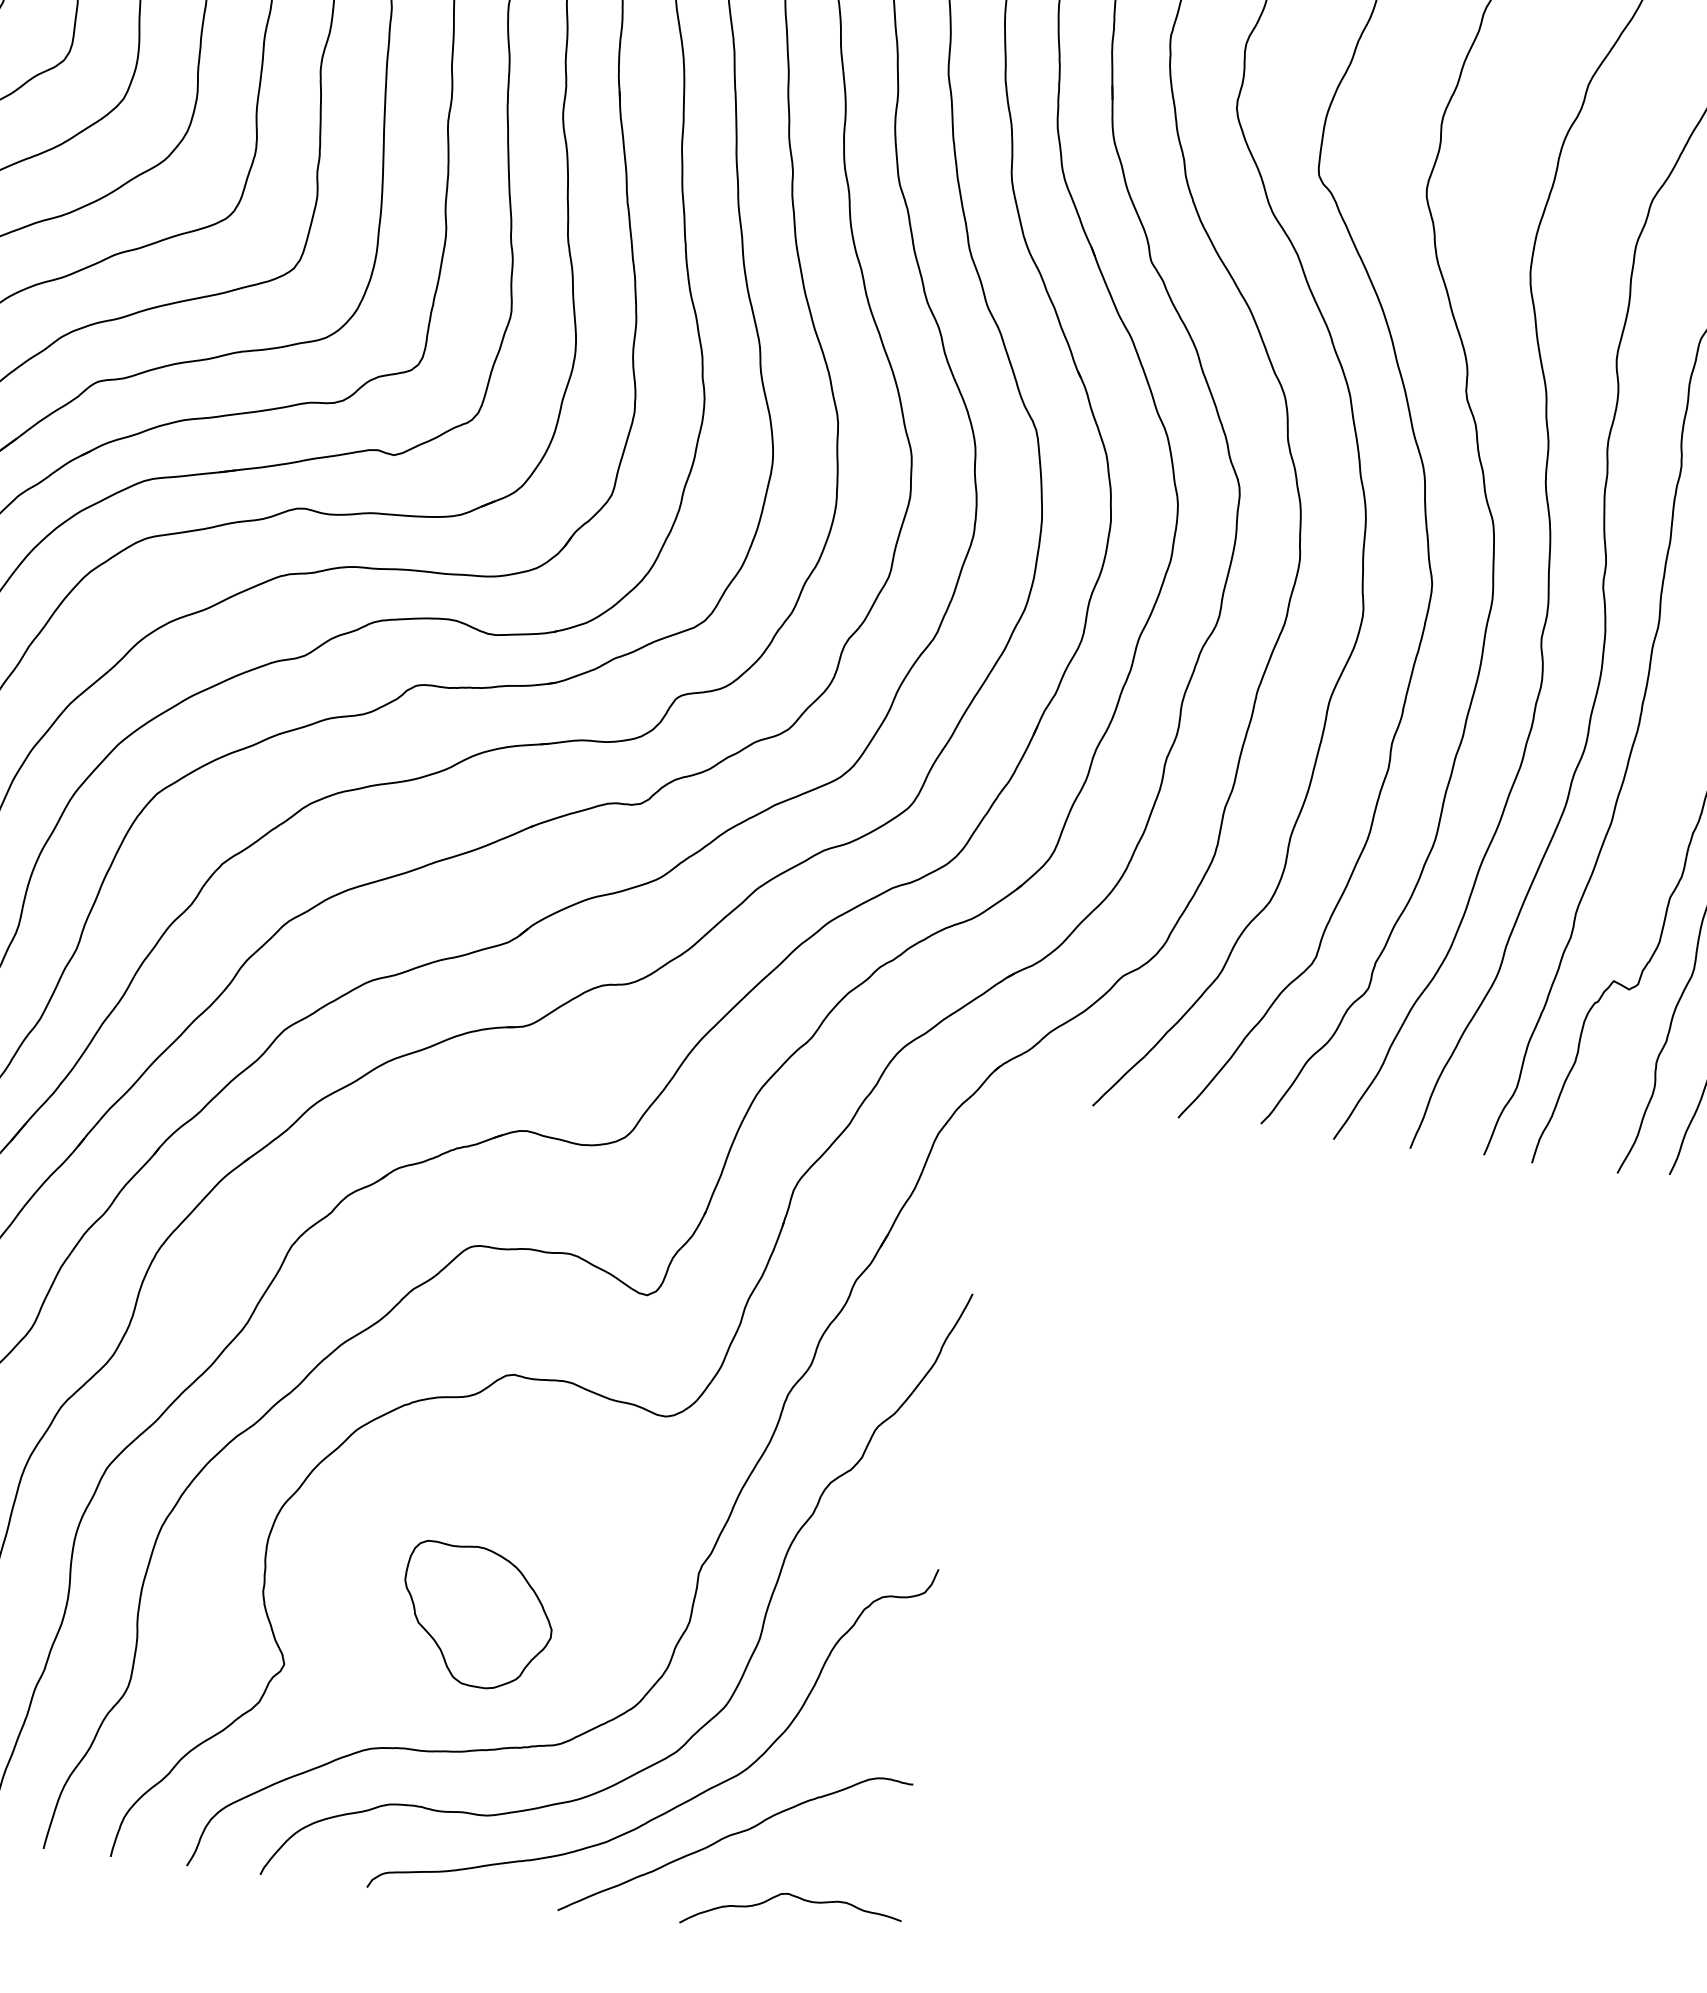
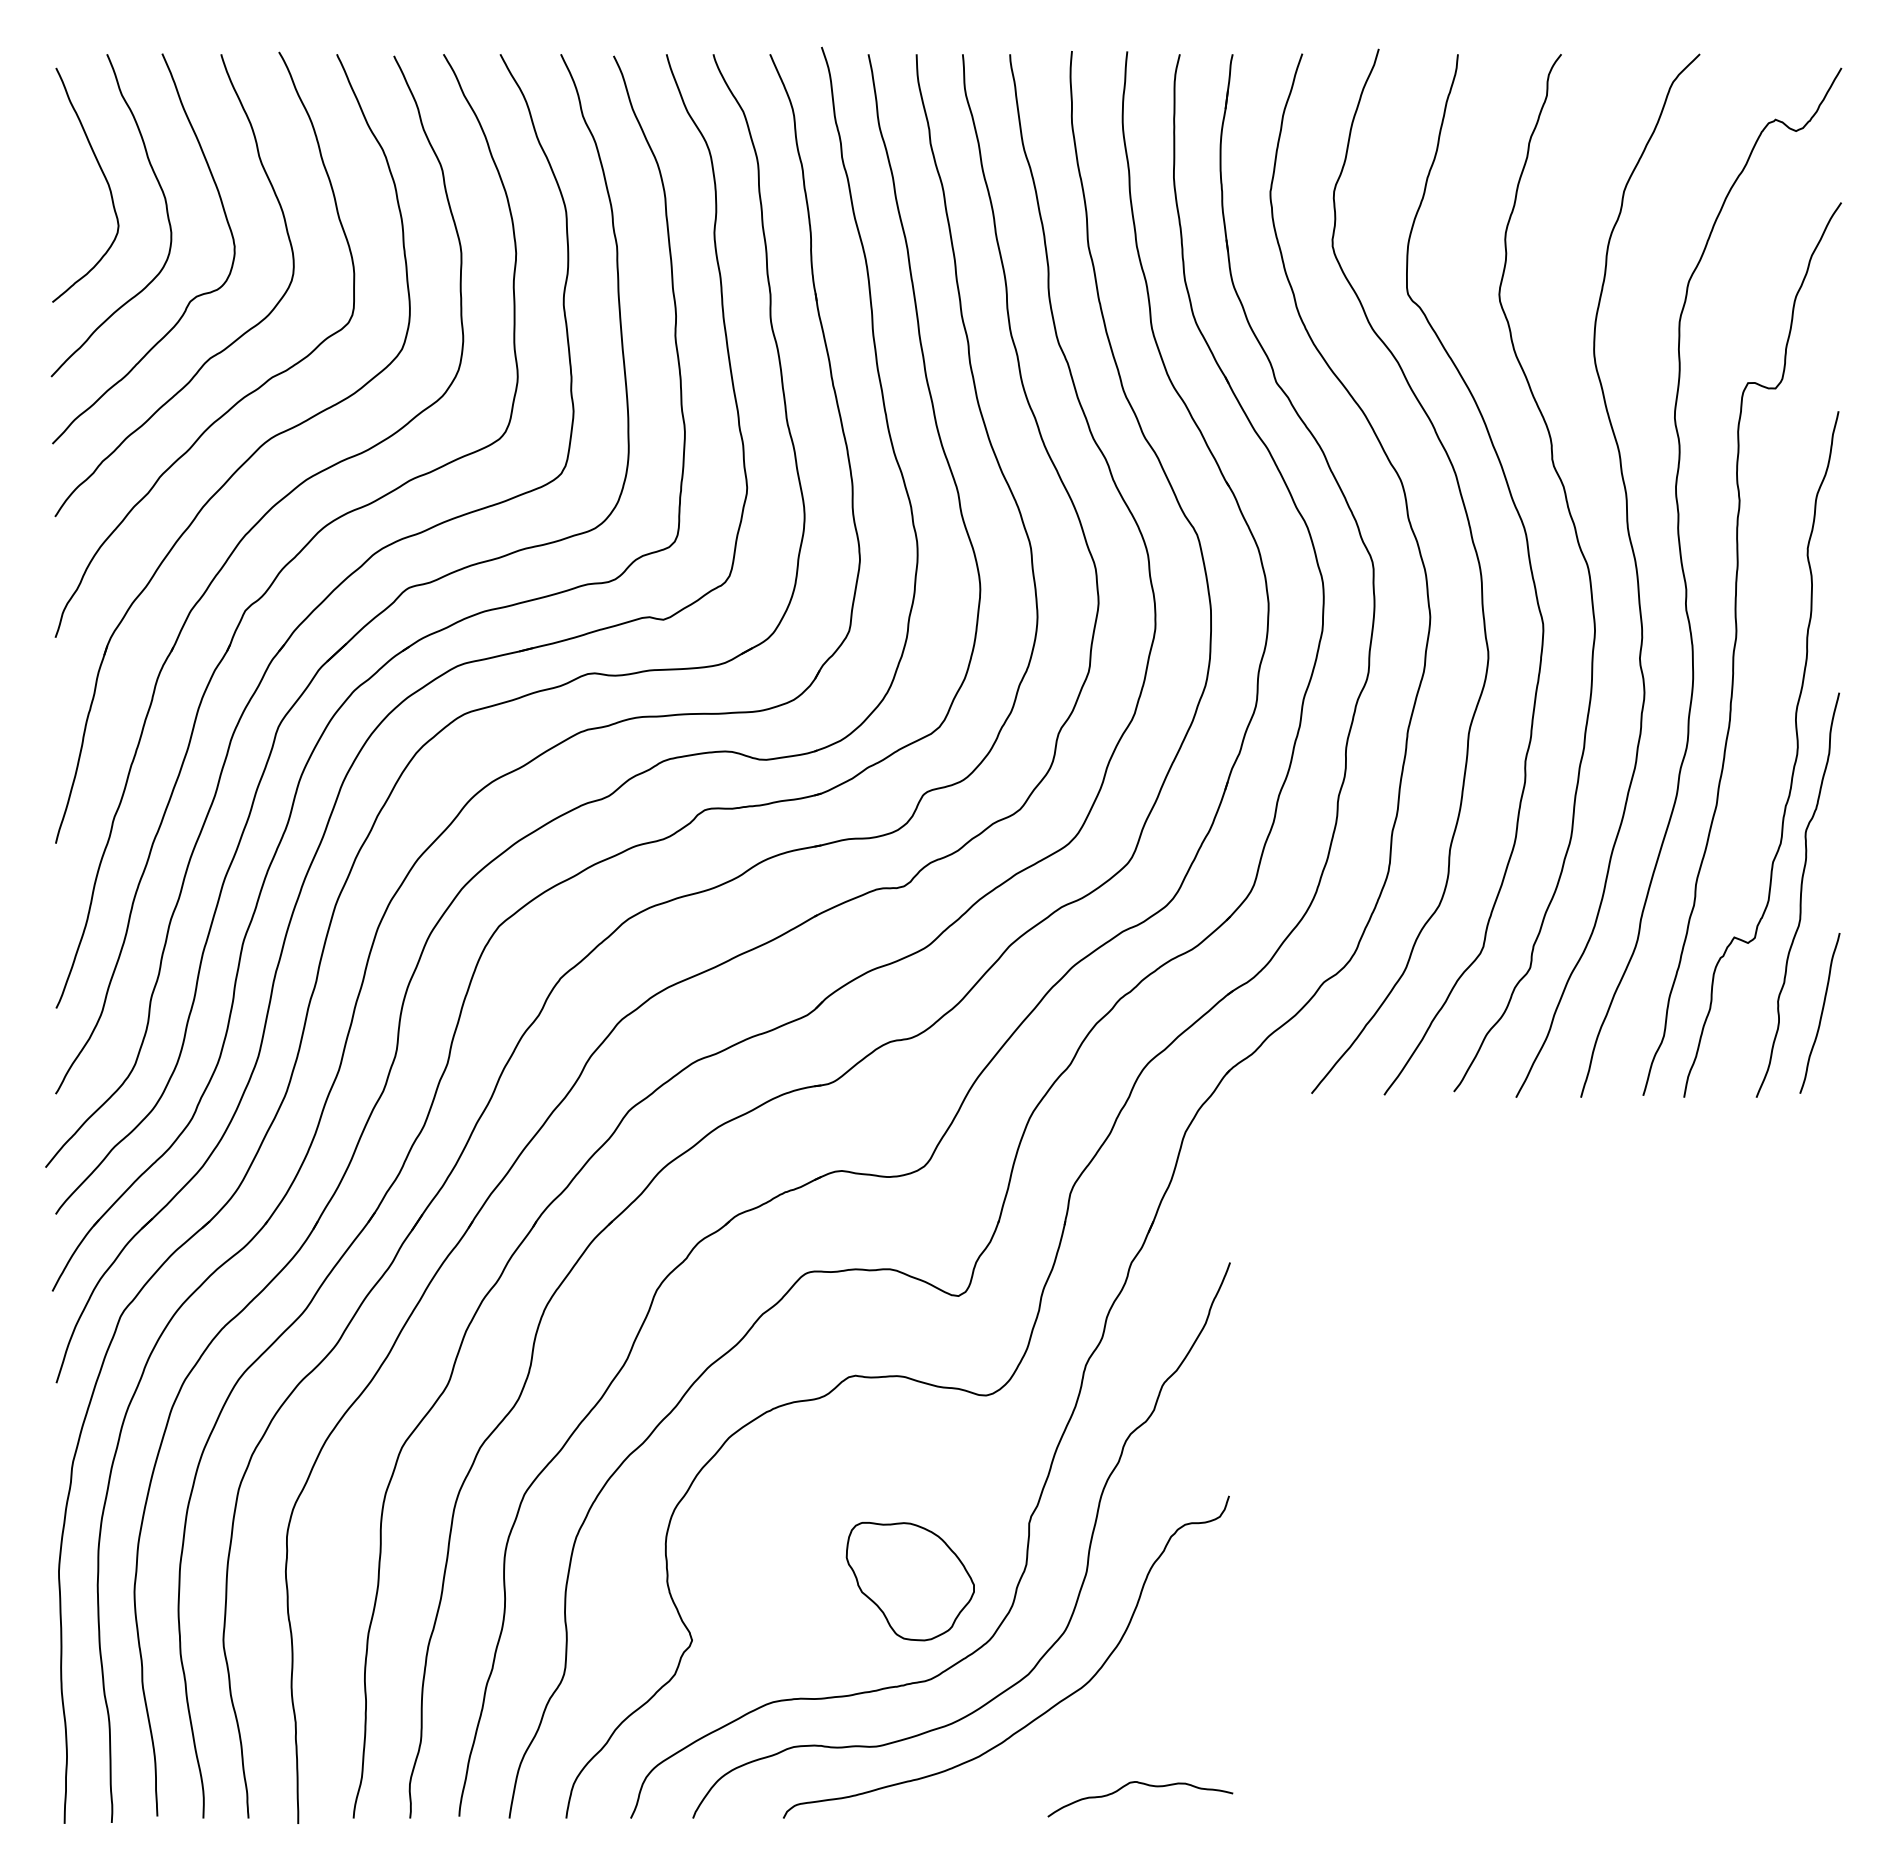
part: (476, 1616) -> (909, 1581), moved
curve: (731, 1836) -> (1082, 1739), removed

